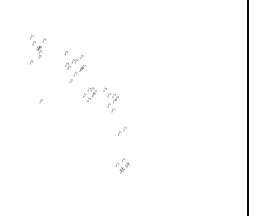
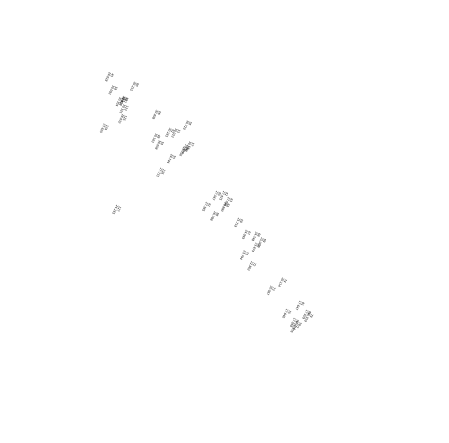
text: (74, 66) -> (170, 143), moved
text: (110, 100) -> (247, 245), moved
text: (122, 165) -> (297, 315), moved

